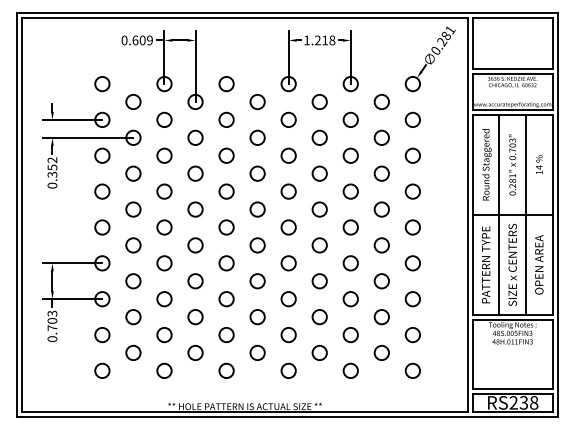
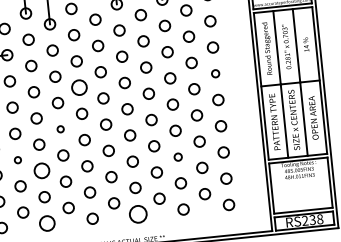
circle: (226, 191) -> (79, 87), size x1.4
circle: (412, 191) -> (215, 73), size x0.7
circle: (195, 245) -> (60, 129), size x0.6
circle: (133, 281) -> (17, 160), size x0.6
circle: (164, 299) -> (42, 171), size x1.4
circle: (350, 299) -> (178, 157), size x0.7
circle: (164, 370) -> (47, 223), size x1.4
circle: (288, 370) -> (138, 213), size x1.6

